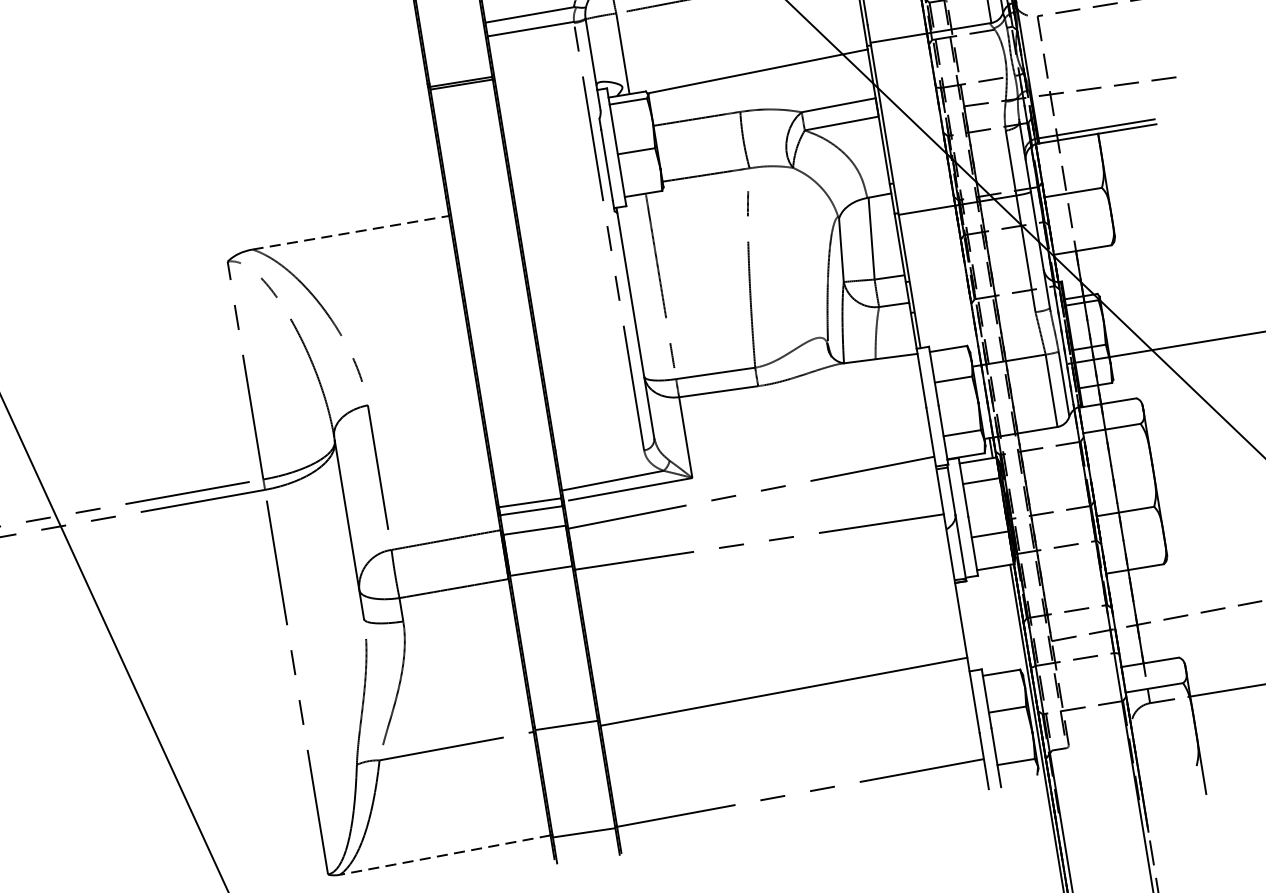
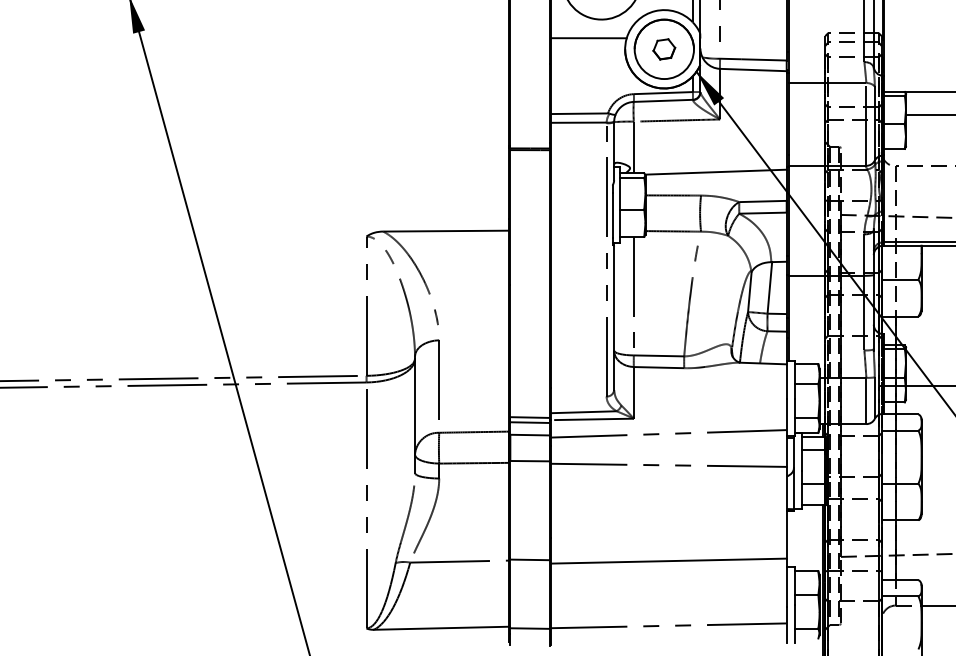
line: (349, 233) -> (445, 231), dashed -> solid
line: (445, 855) -> (441, 628), dashed -> solid

